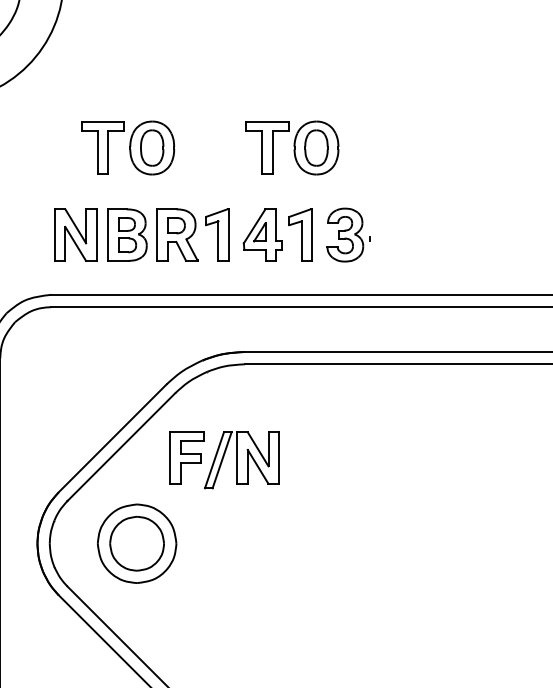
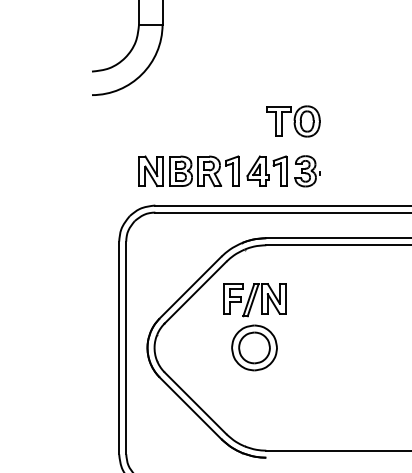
part: (128, 148) -> (199, 121), removed
part: (212, 235) -> (229, 171), moved
part: (137, 542) -> (254, 347), moved

